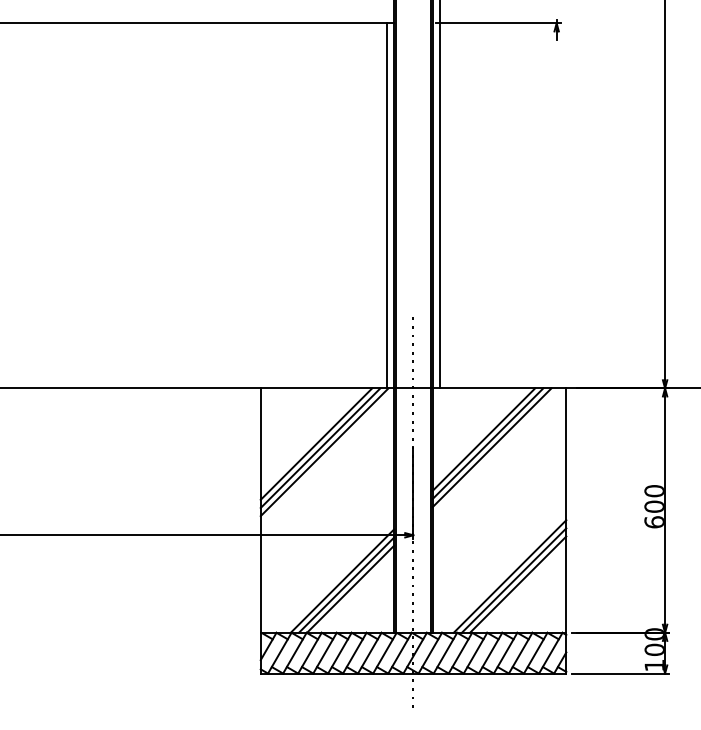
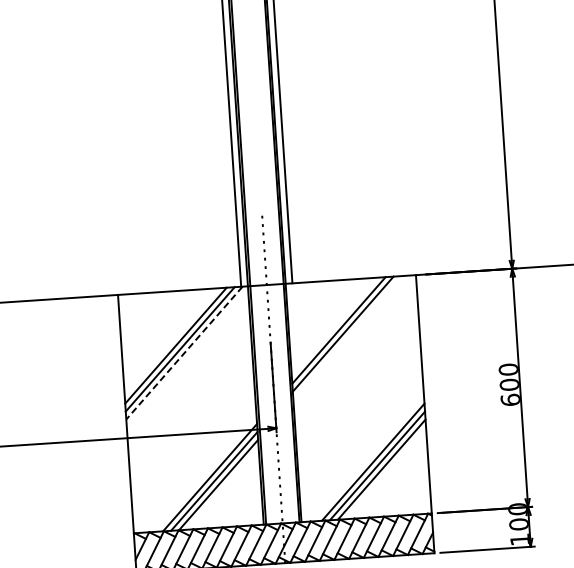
line: (491, 447) -> (346, 337), removed
line: (324, 452) -> (184, 353), solid -> dashed

